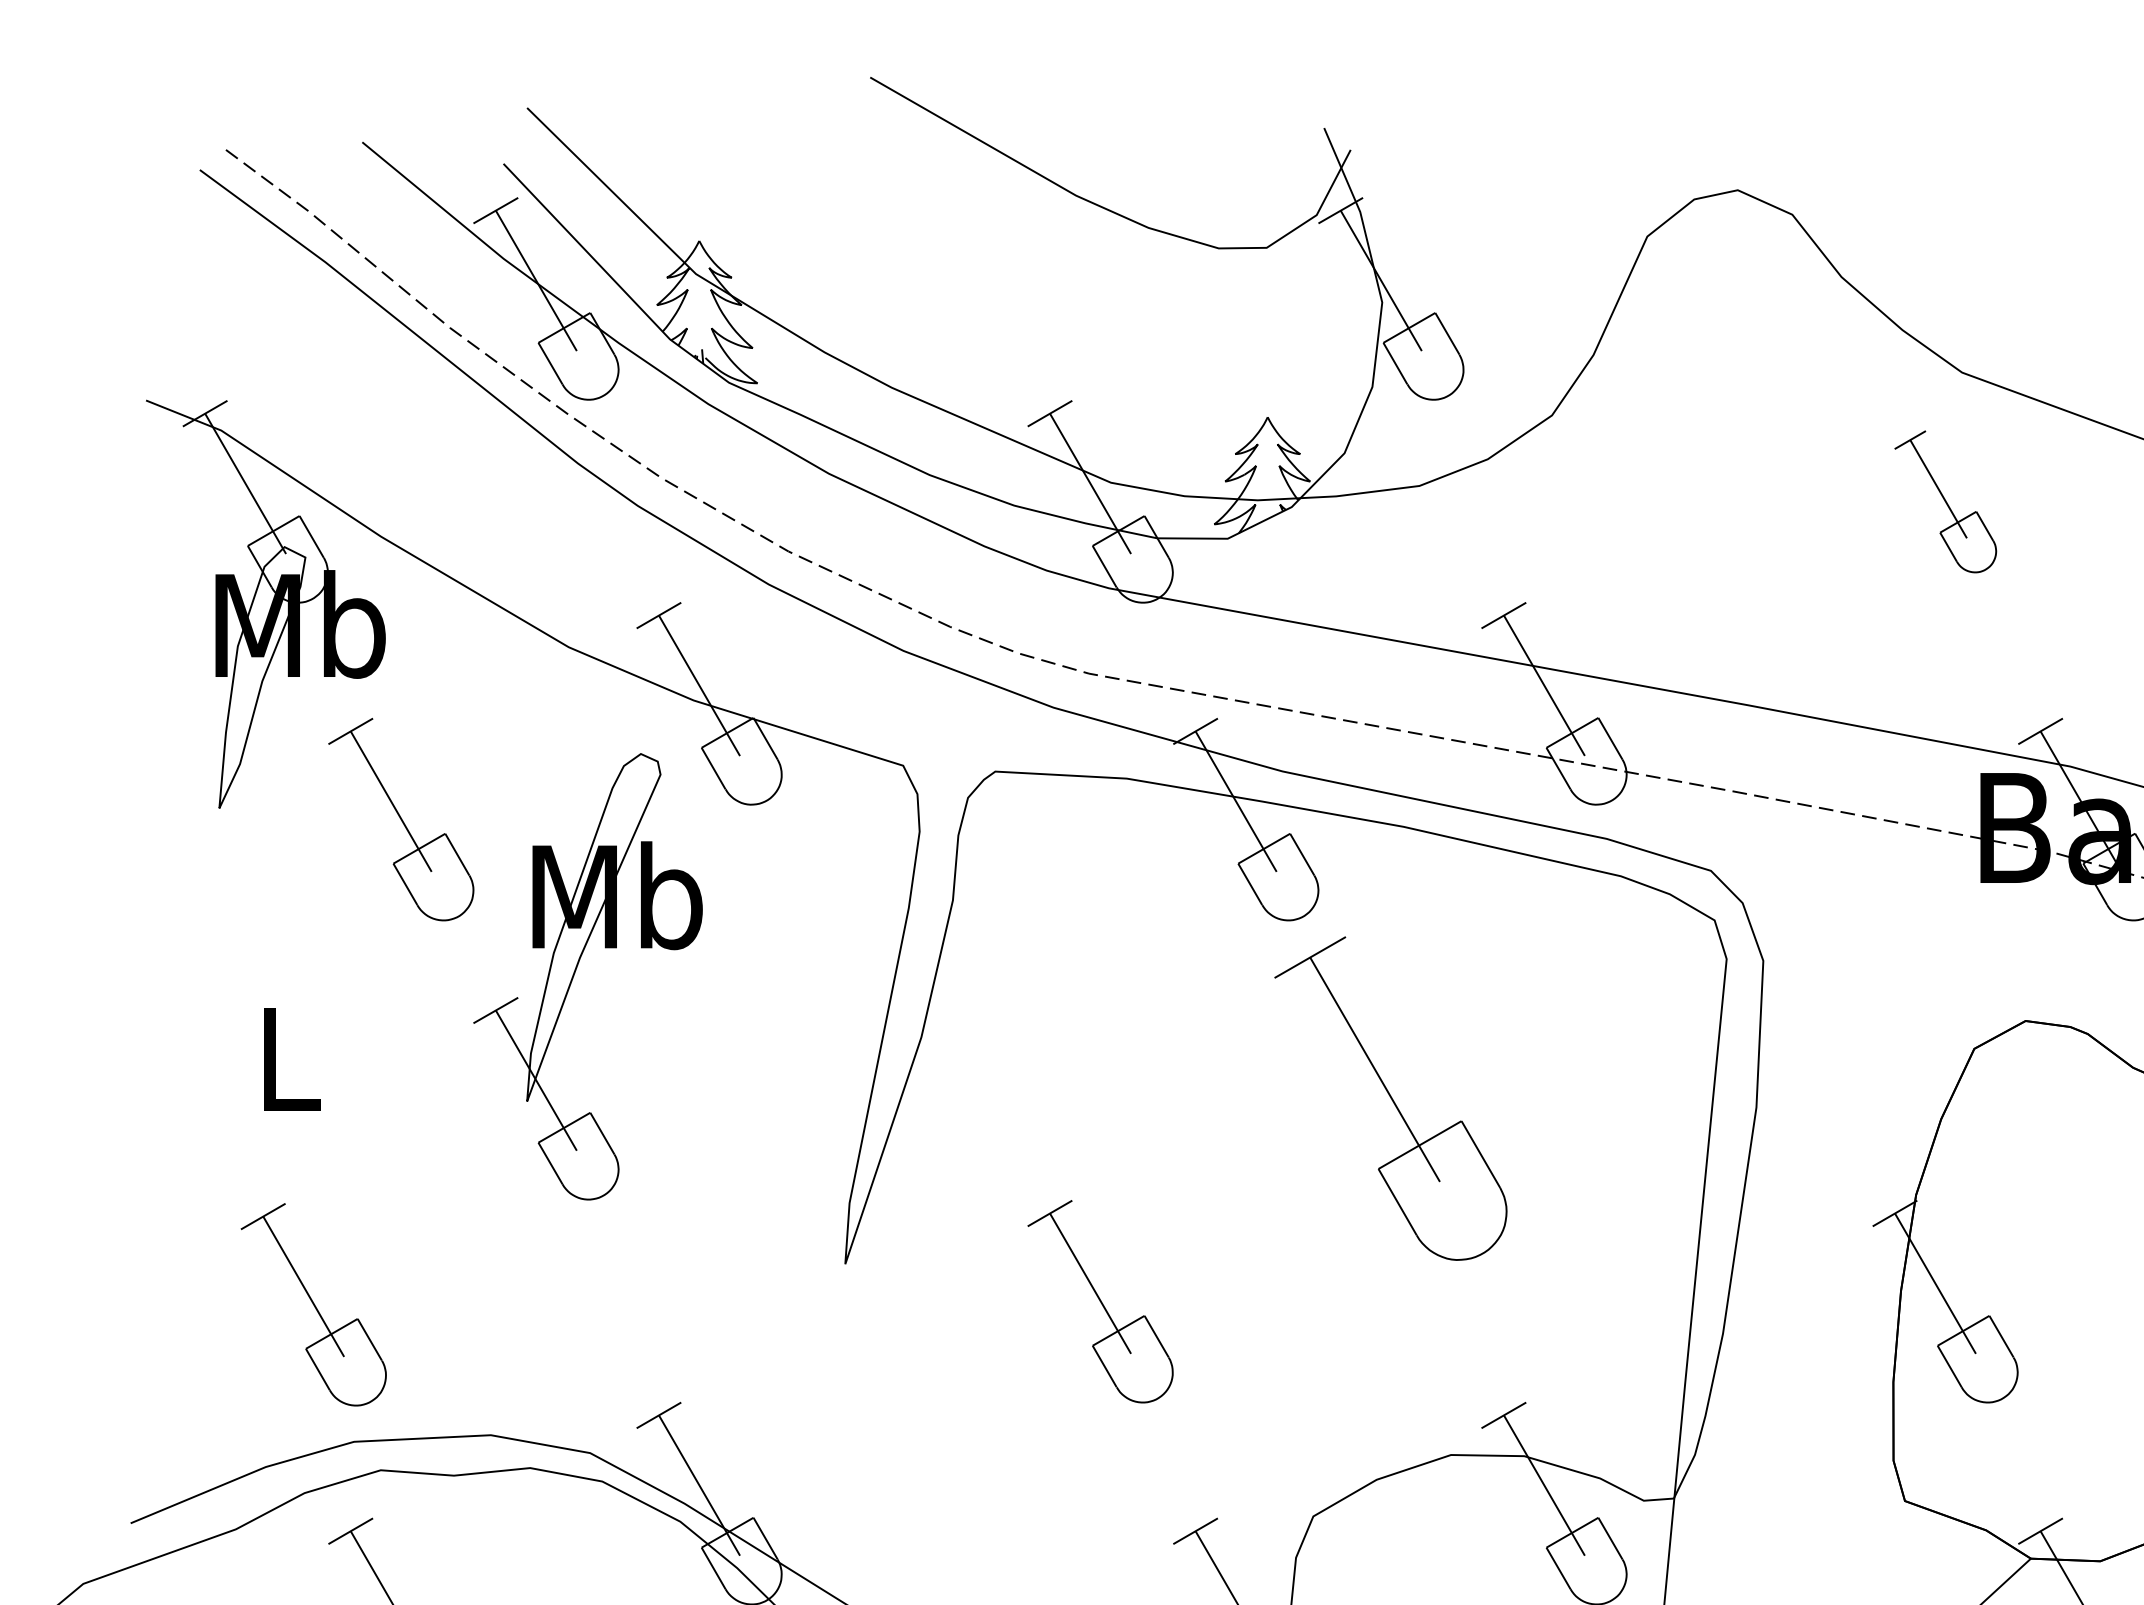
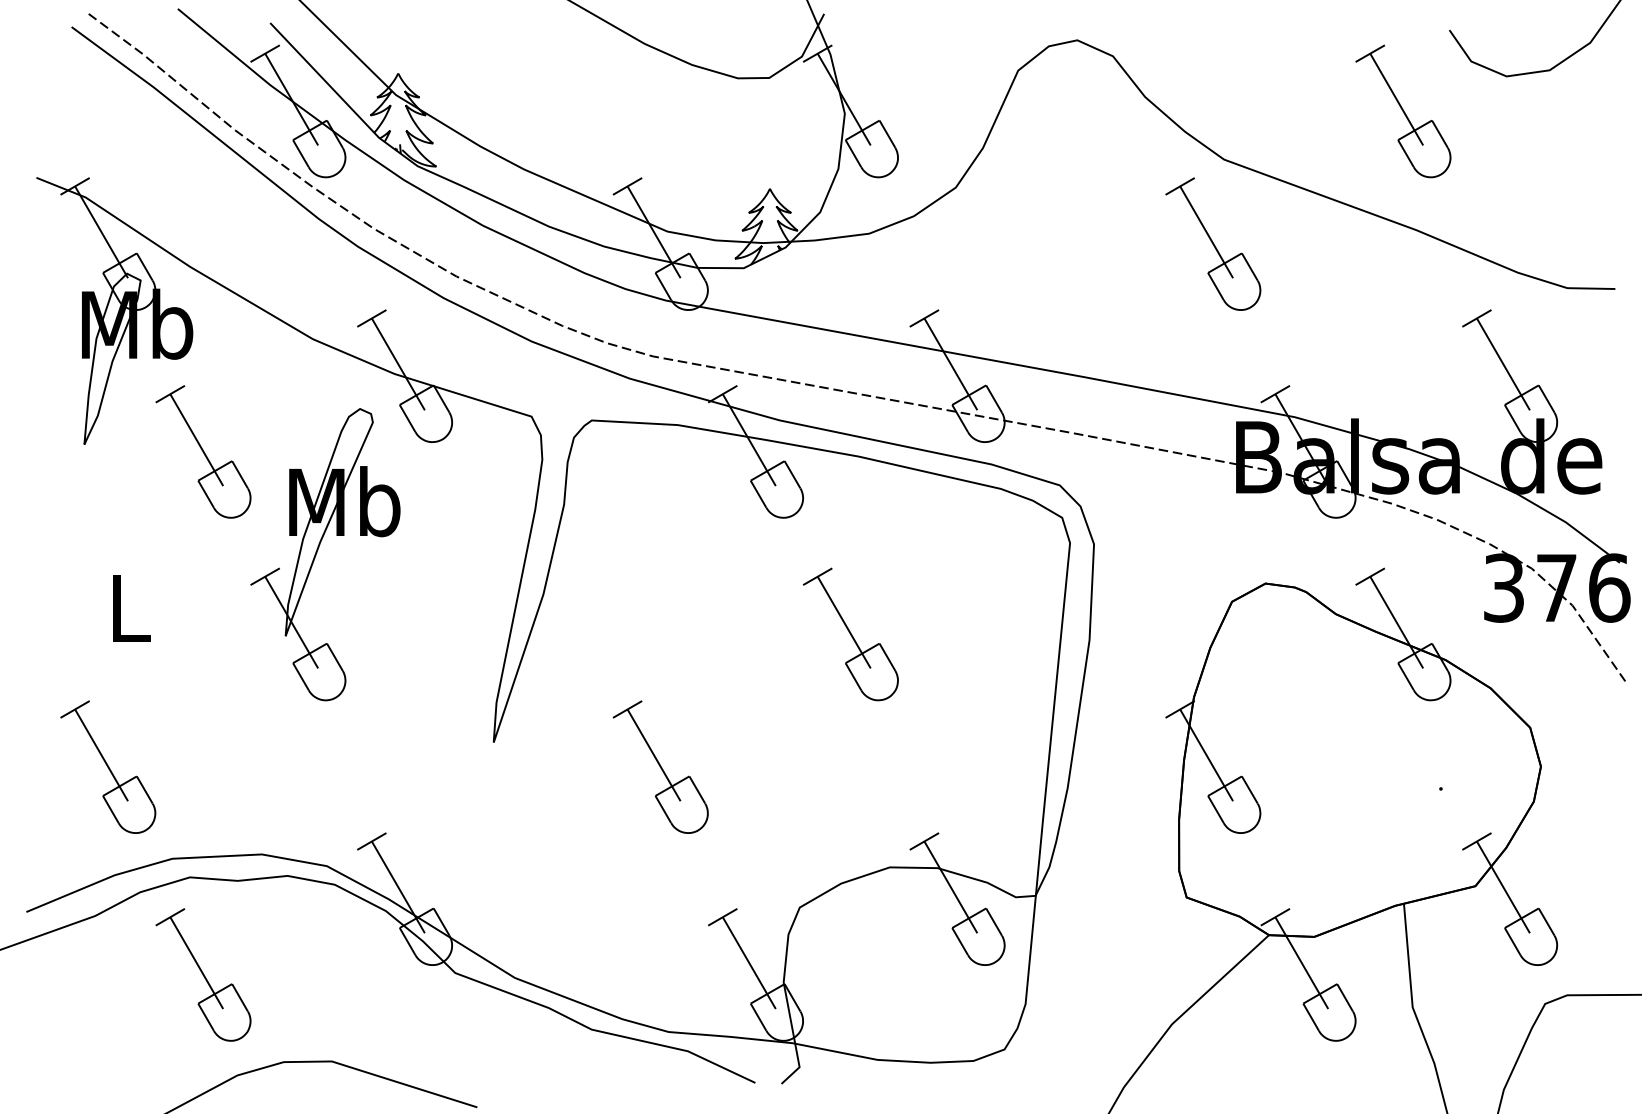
part: (1945, 500) -> (1213, 243), size x1.43
part: (1390, 1098) -> (850, 634), size x0.62
part: (314, 1303) -> (108, 766), moved

